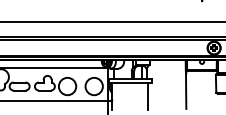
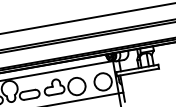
line: (148, 96) -> (158, 82), removed

